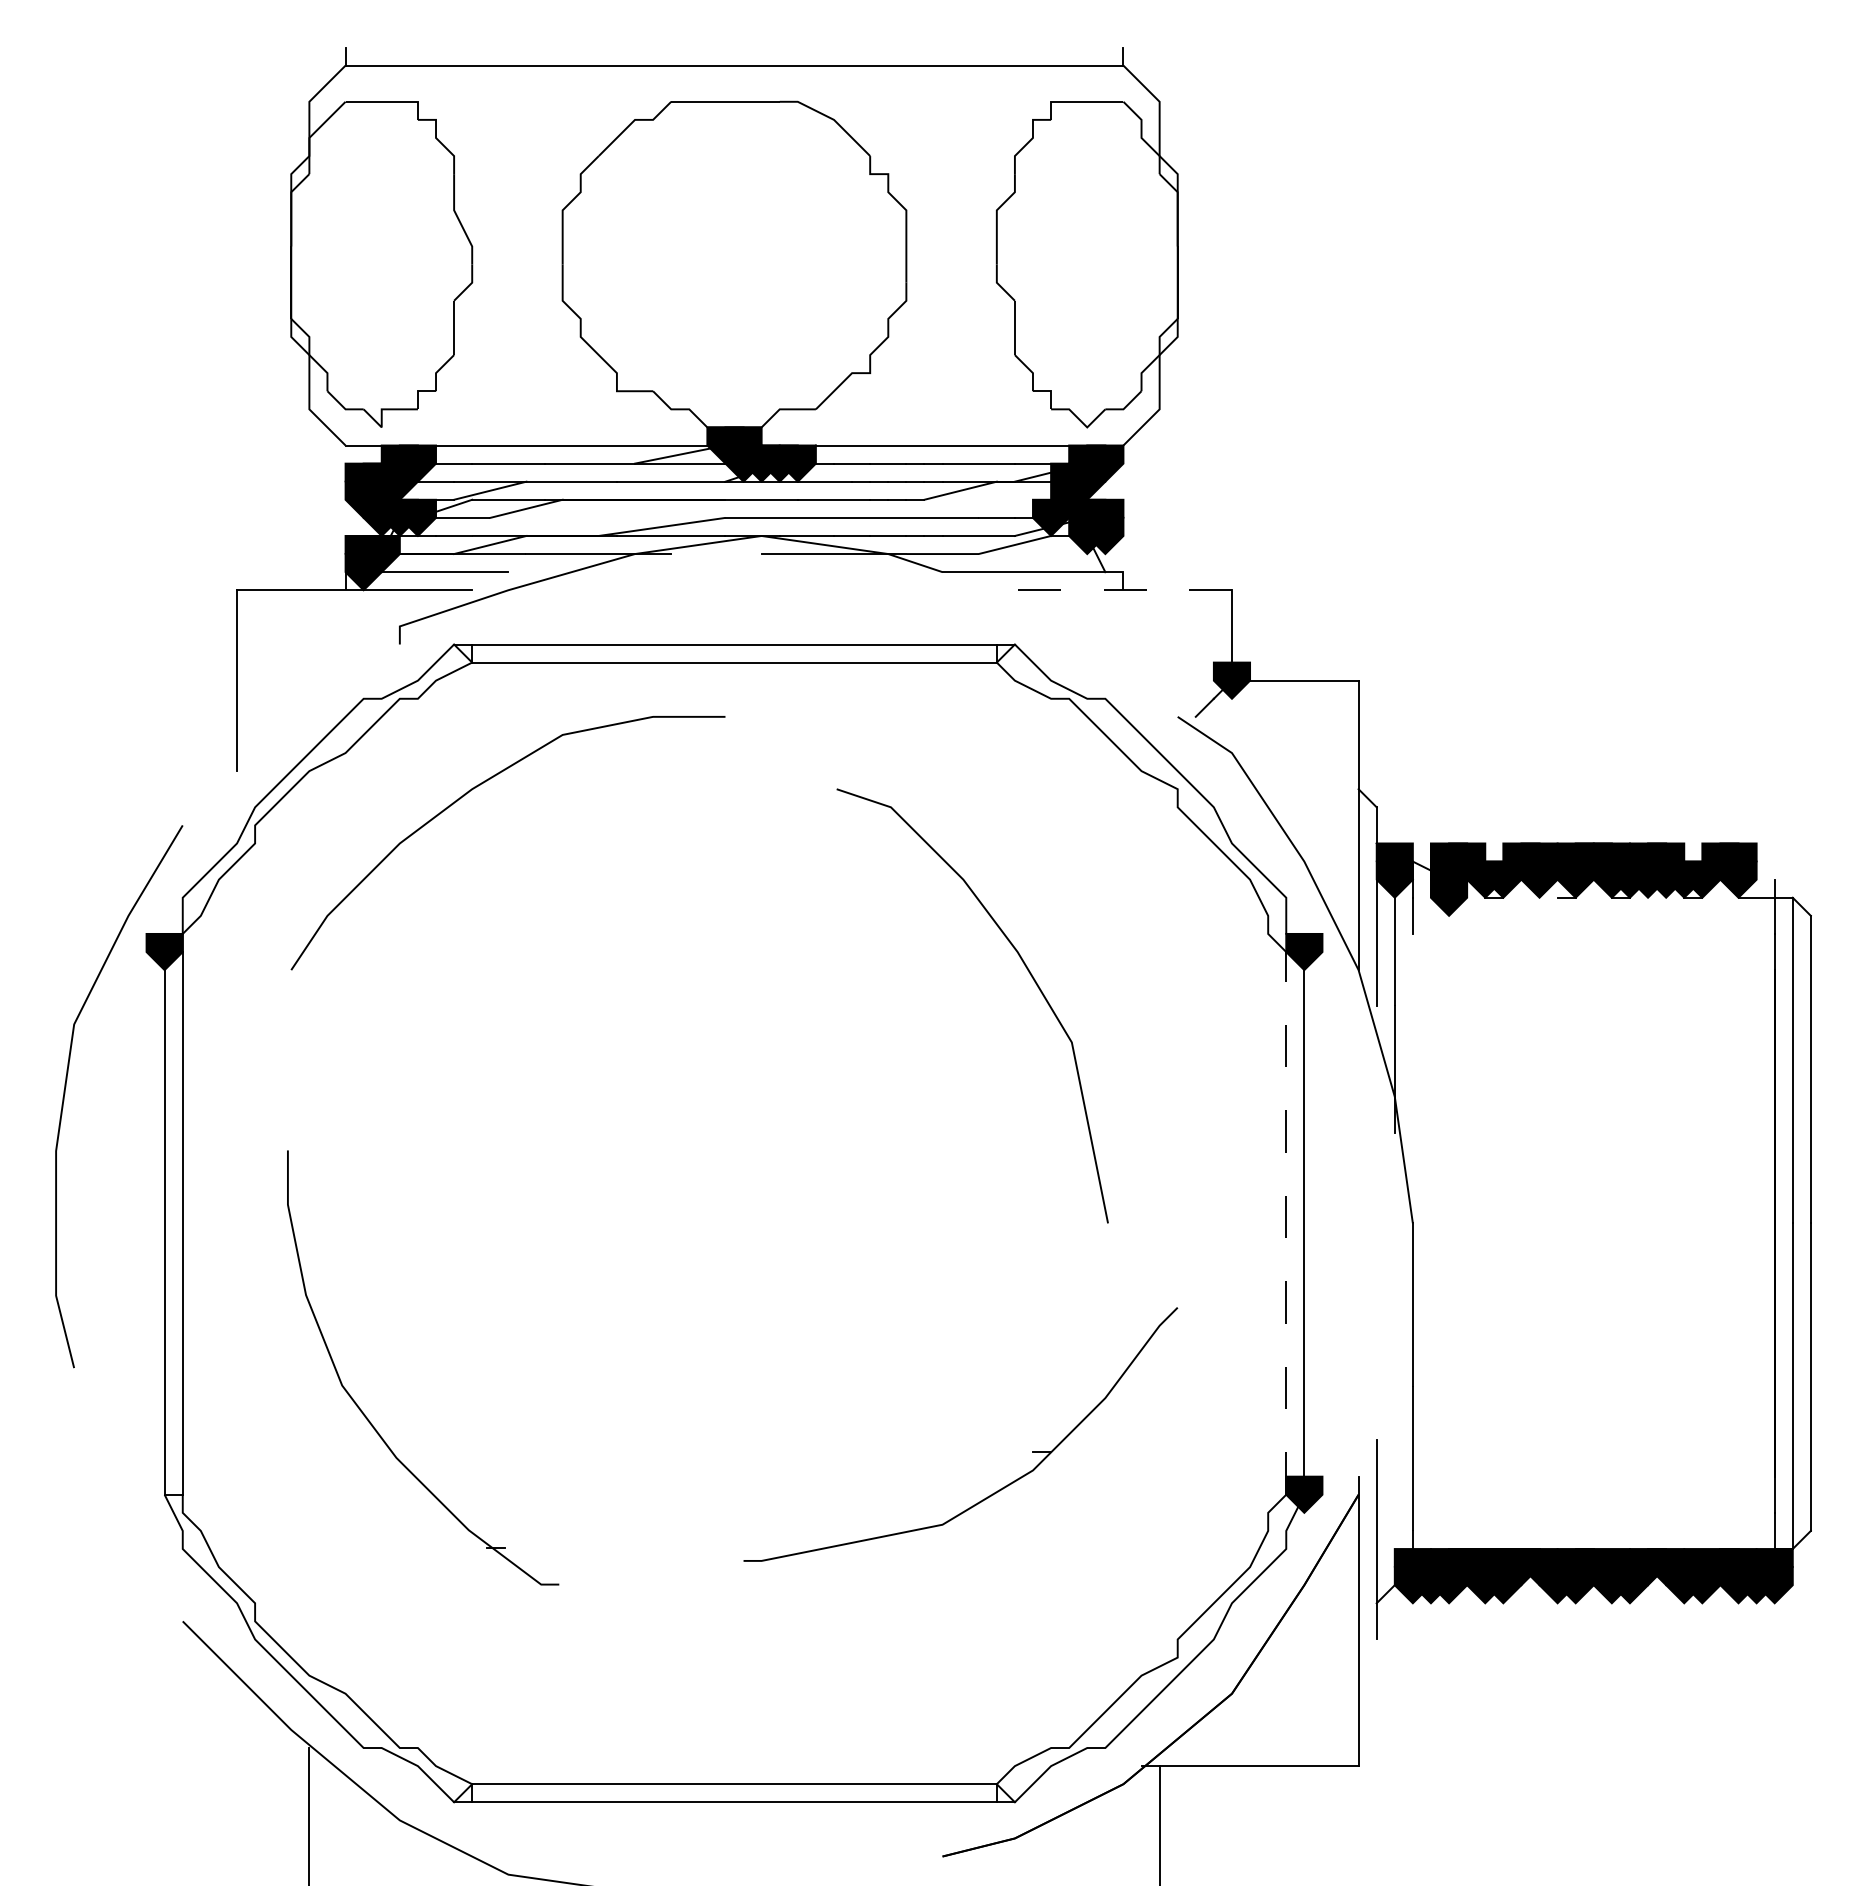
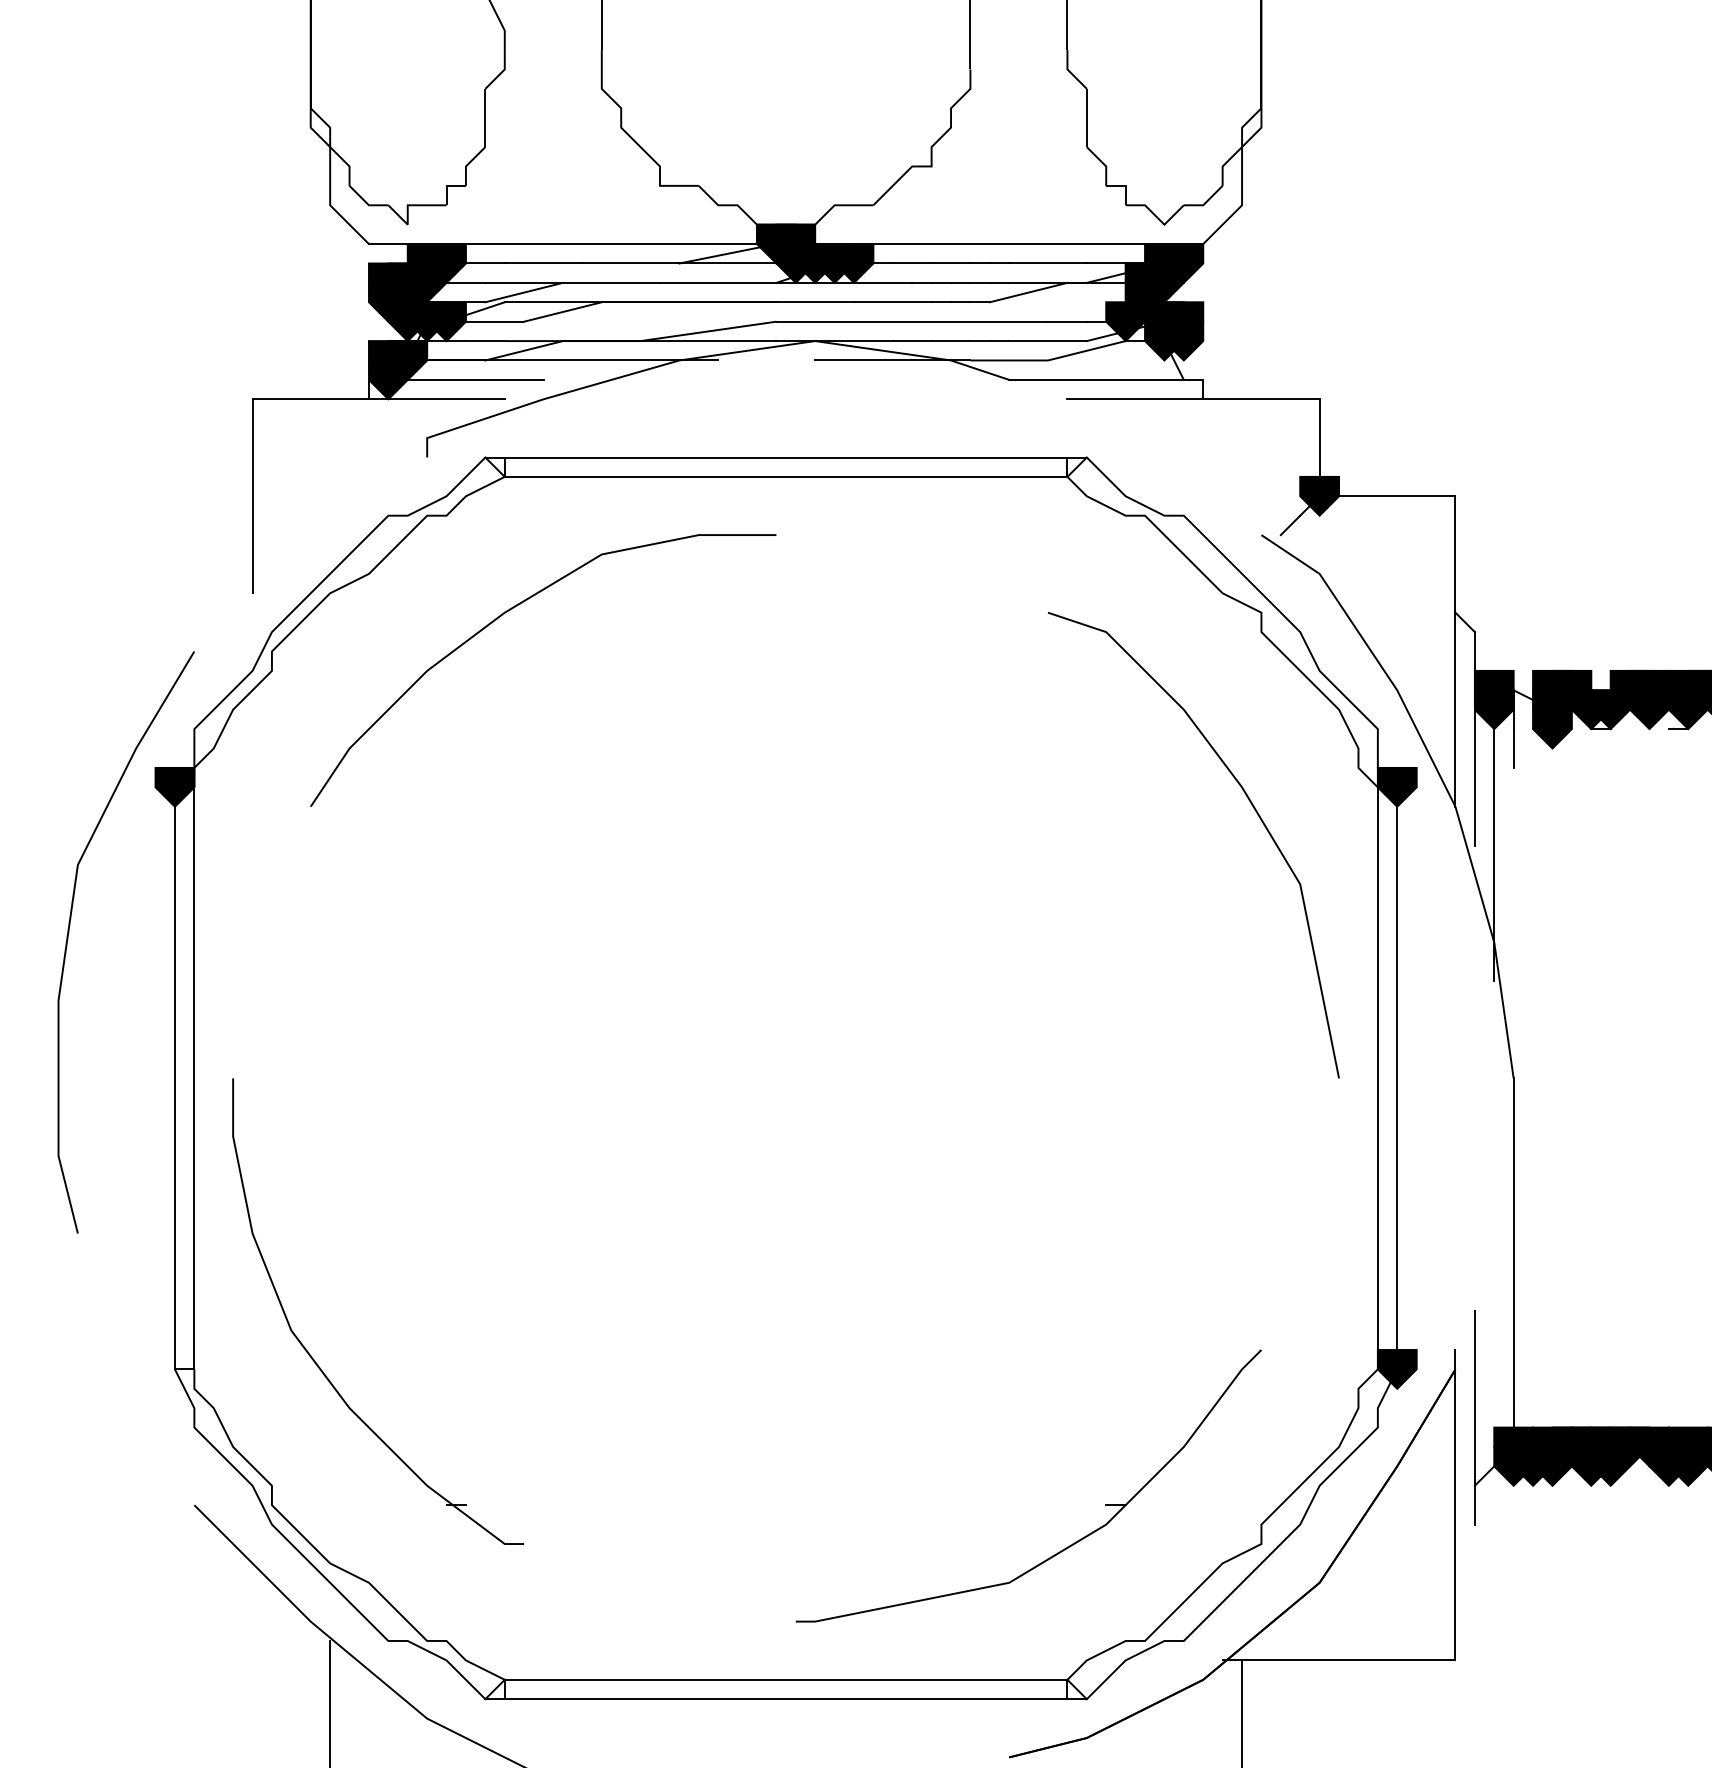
line: (1114, 590) -> (1193, 399), dashed -> solid
curve: (1028, 972) -> (1253, 809), moved
line: (1286, 1222) -> (1378, 1077), dashed -> solid
part: (362, 1410) -> (313, 1357), moved
part: (995, 1491) -> (1066, 1547), moved

